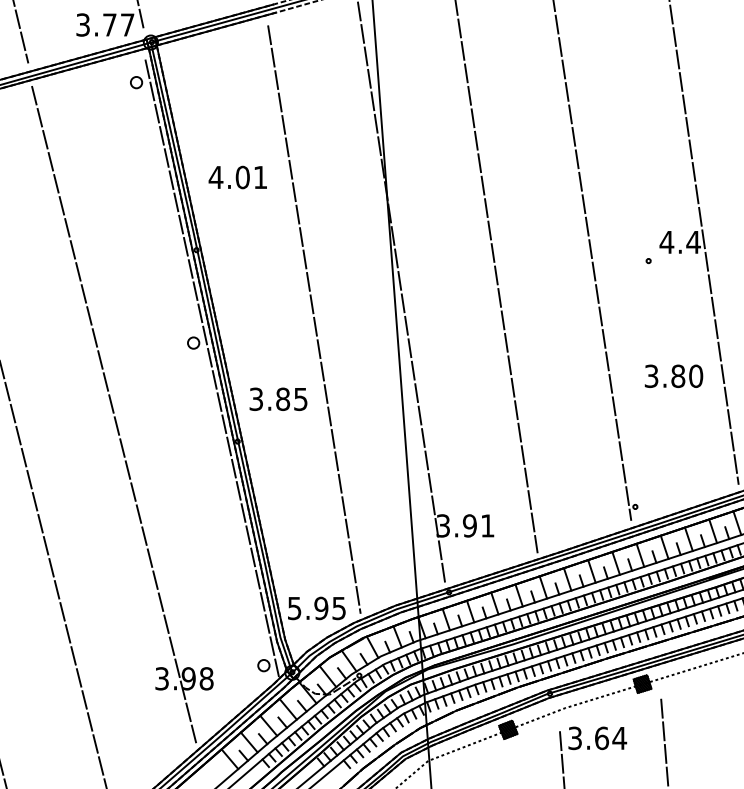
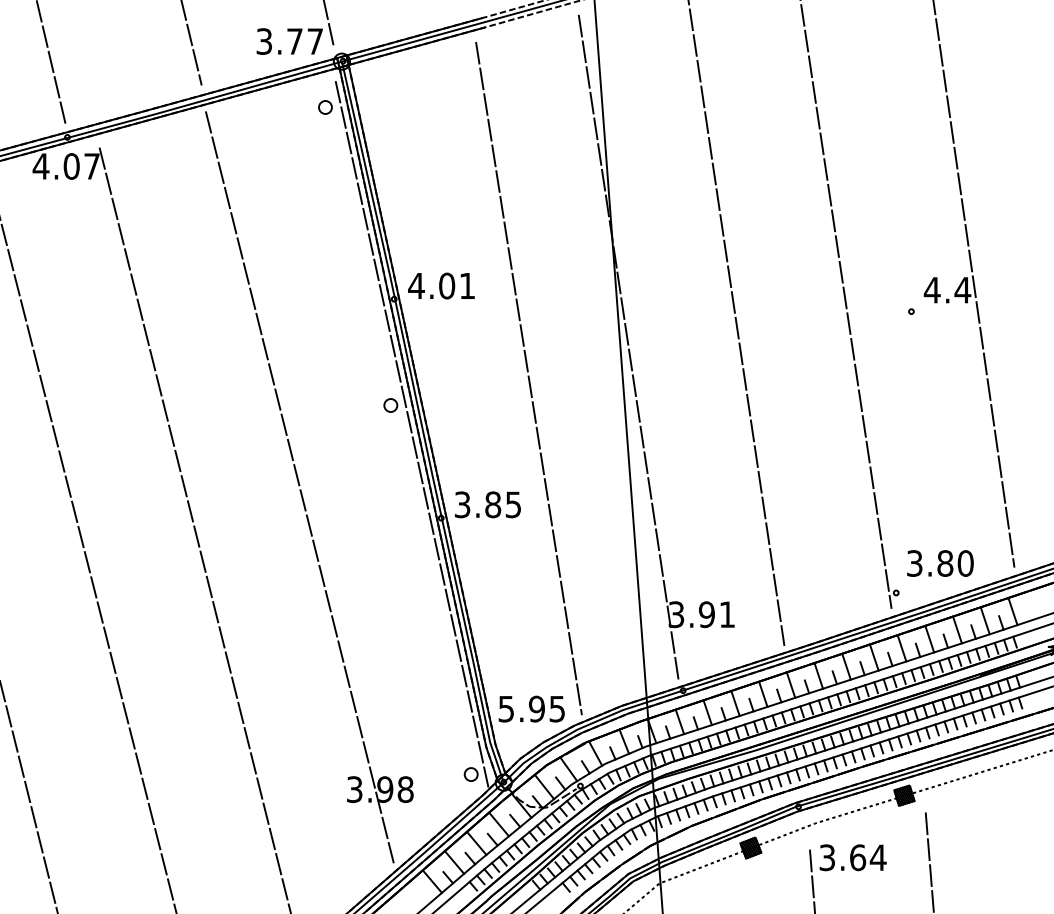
text: (237, 177) -> (441, 285), moved
text: (674, 376) -> (940, 563), moved
text: (278, 399) -> (487, 504), moved

